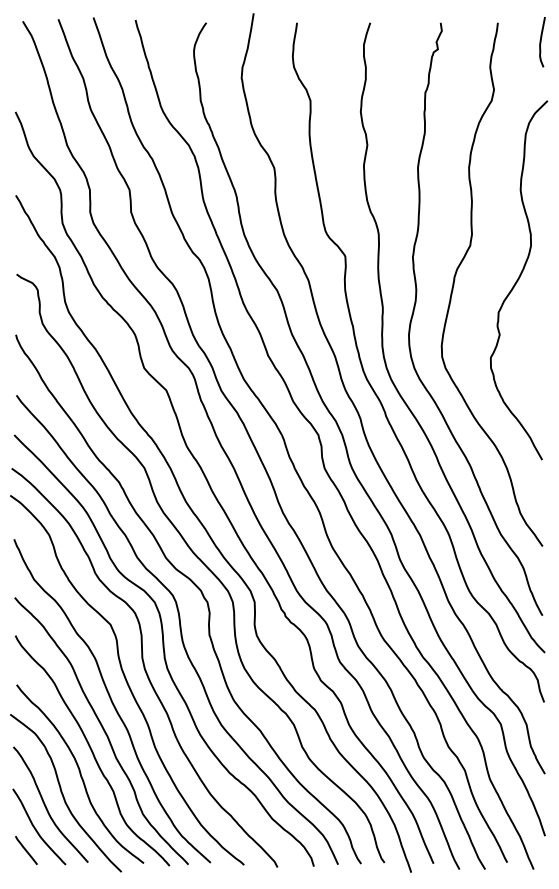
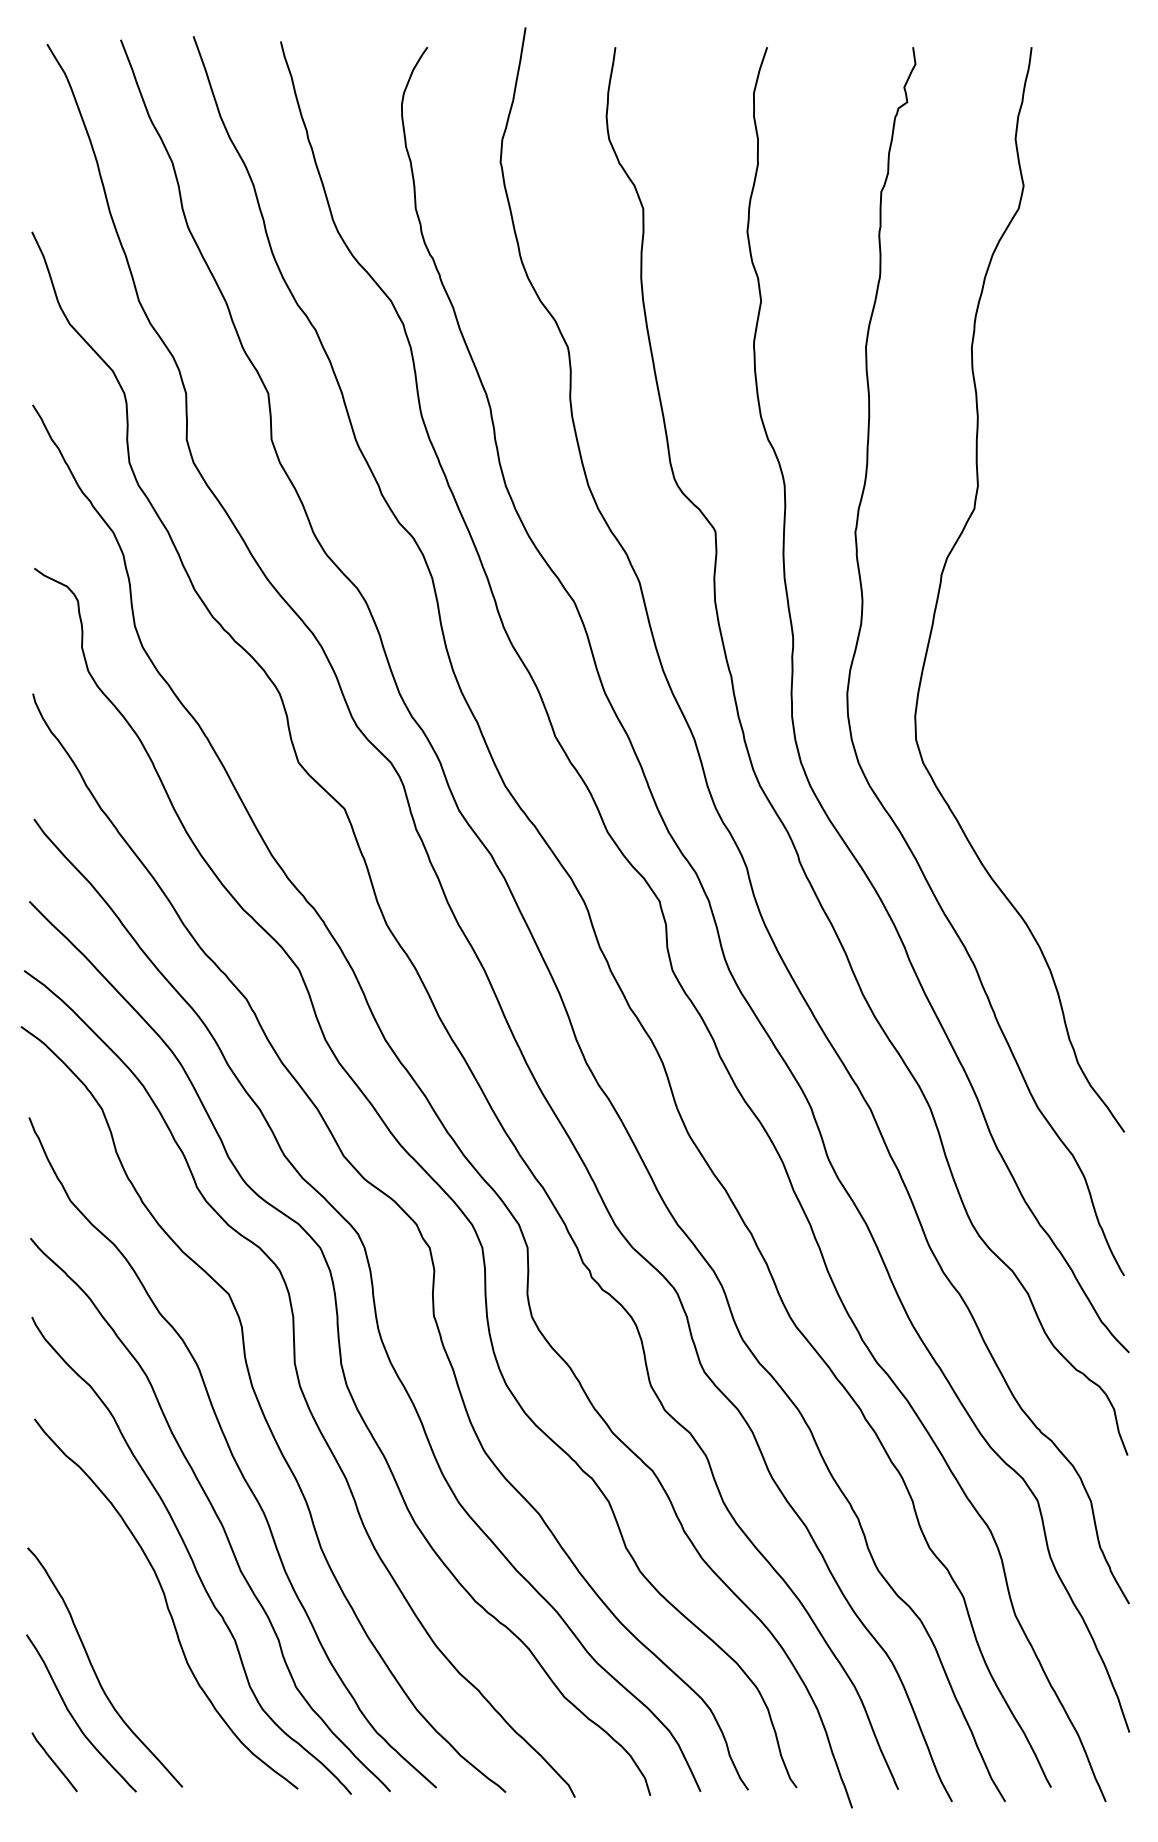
curve: (541, 42) -> (1121, 87), removed
curve: (518, 280) -> (1074, 581), removed
curve: (63, 793) -> (131, 1644), removed

